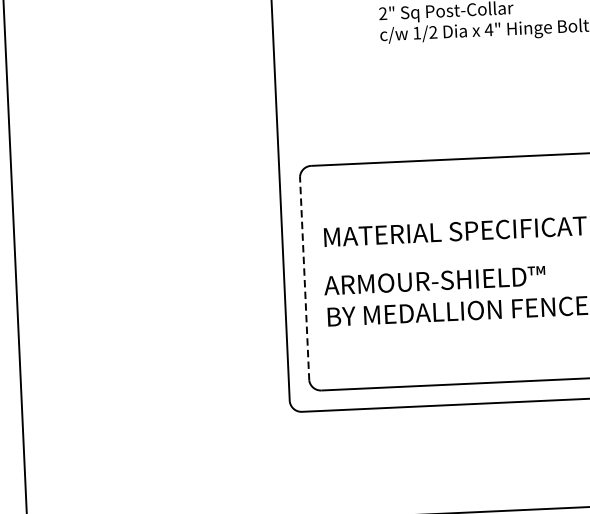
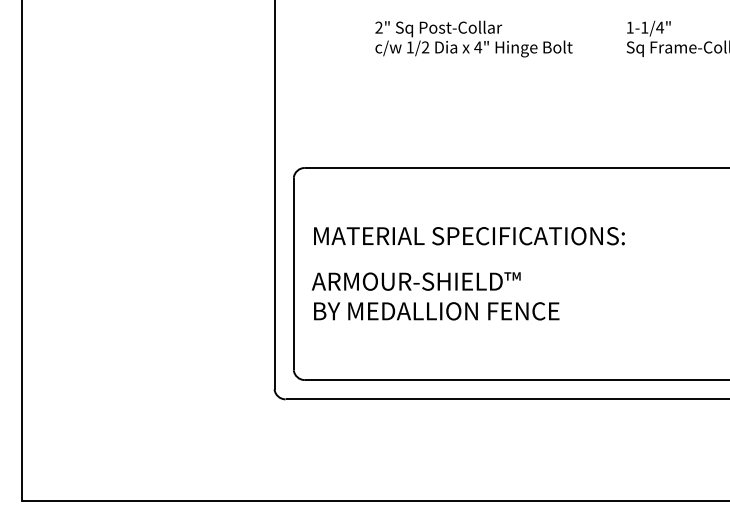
line: (304, 278) -> (293, 273), dashed -> solid

